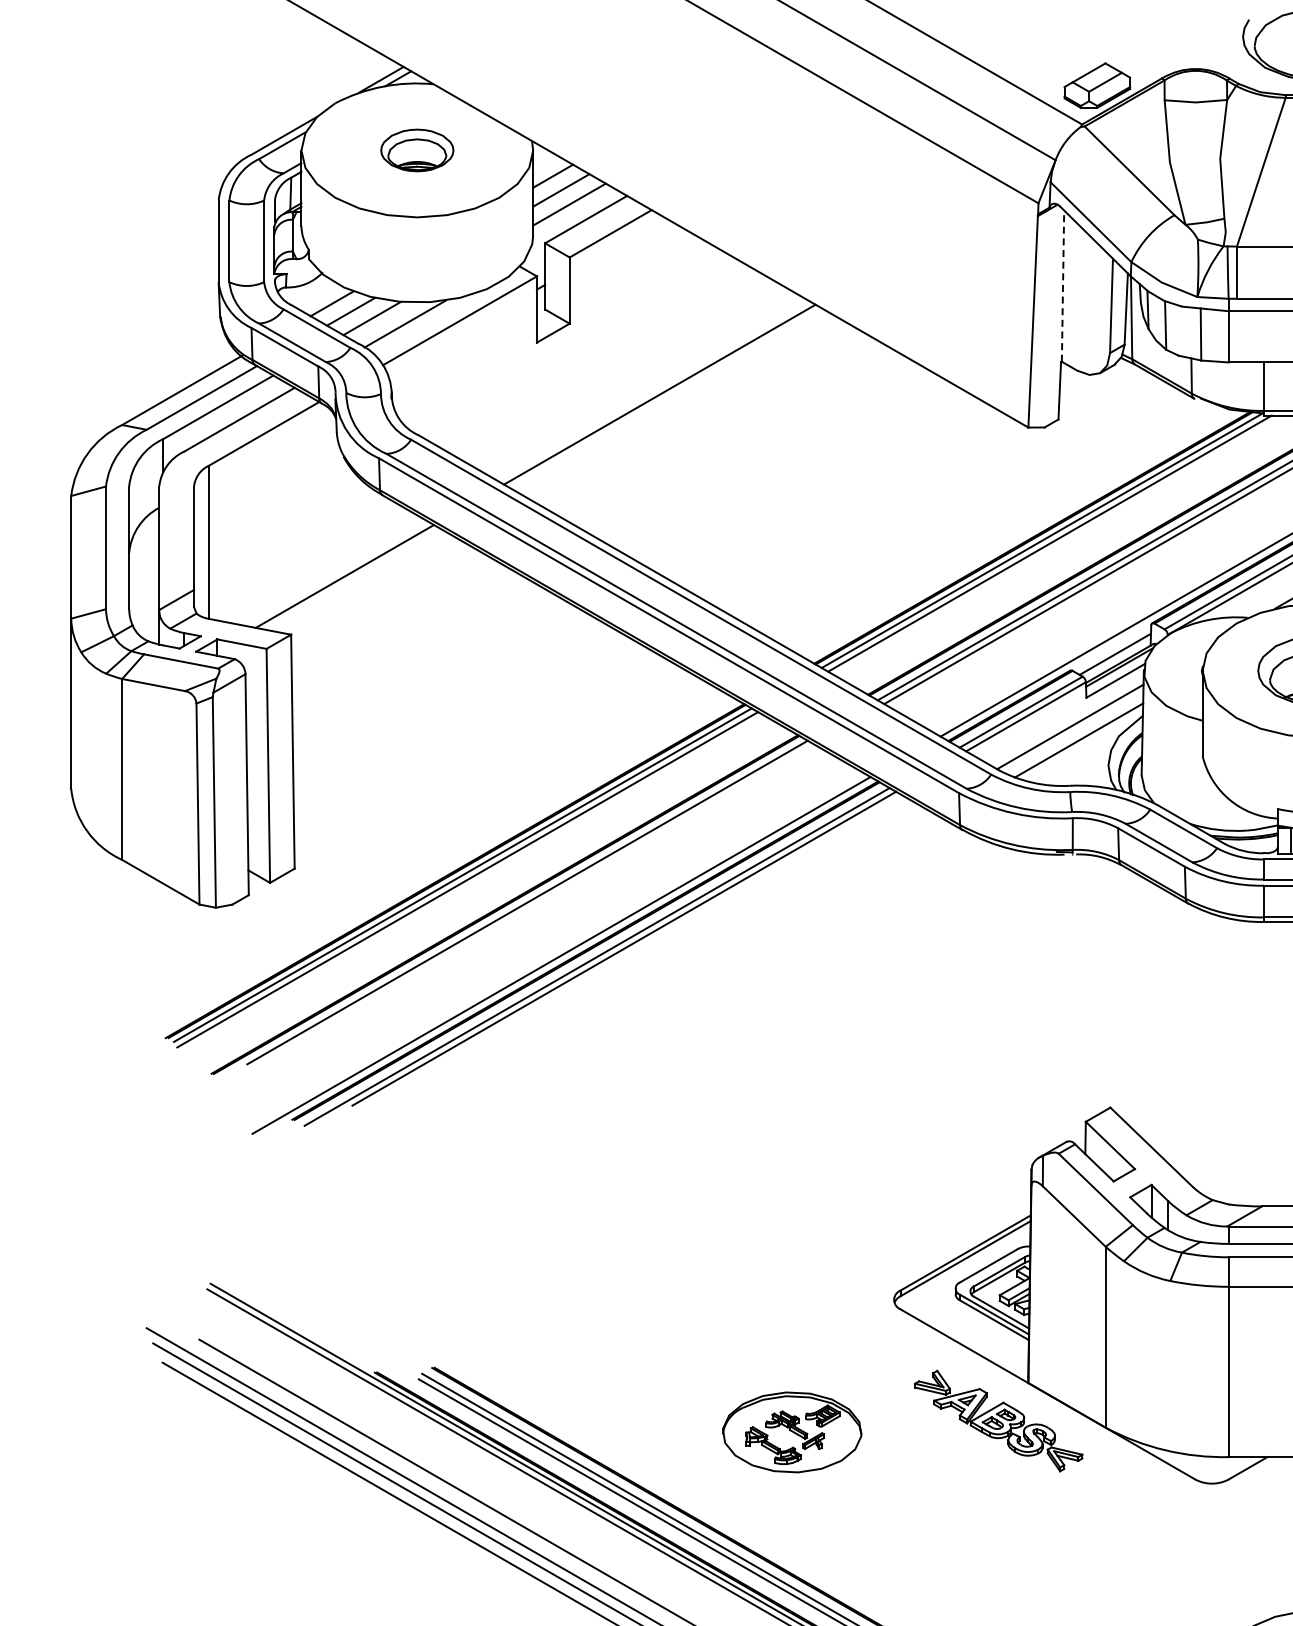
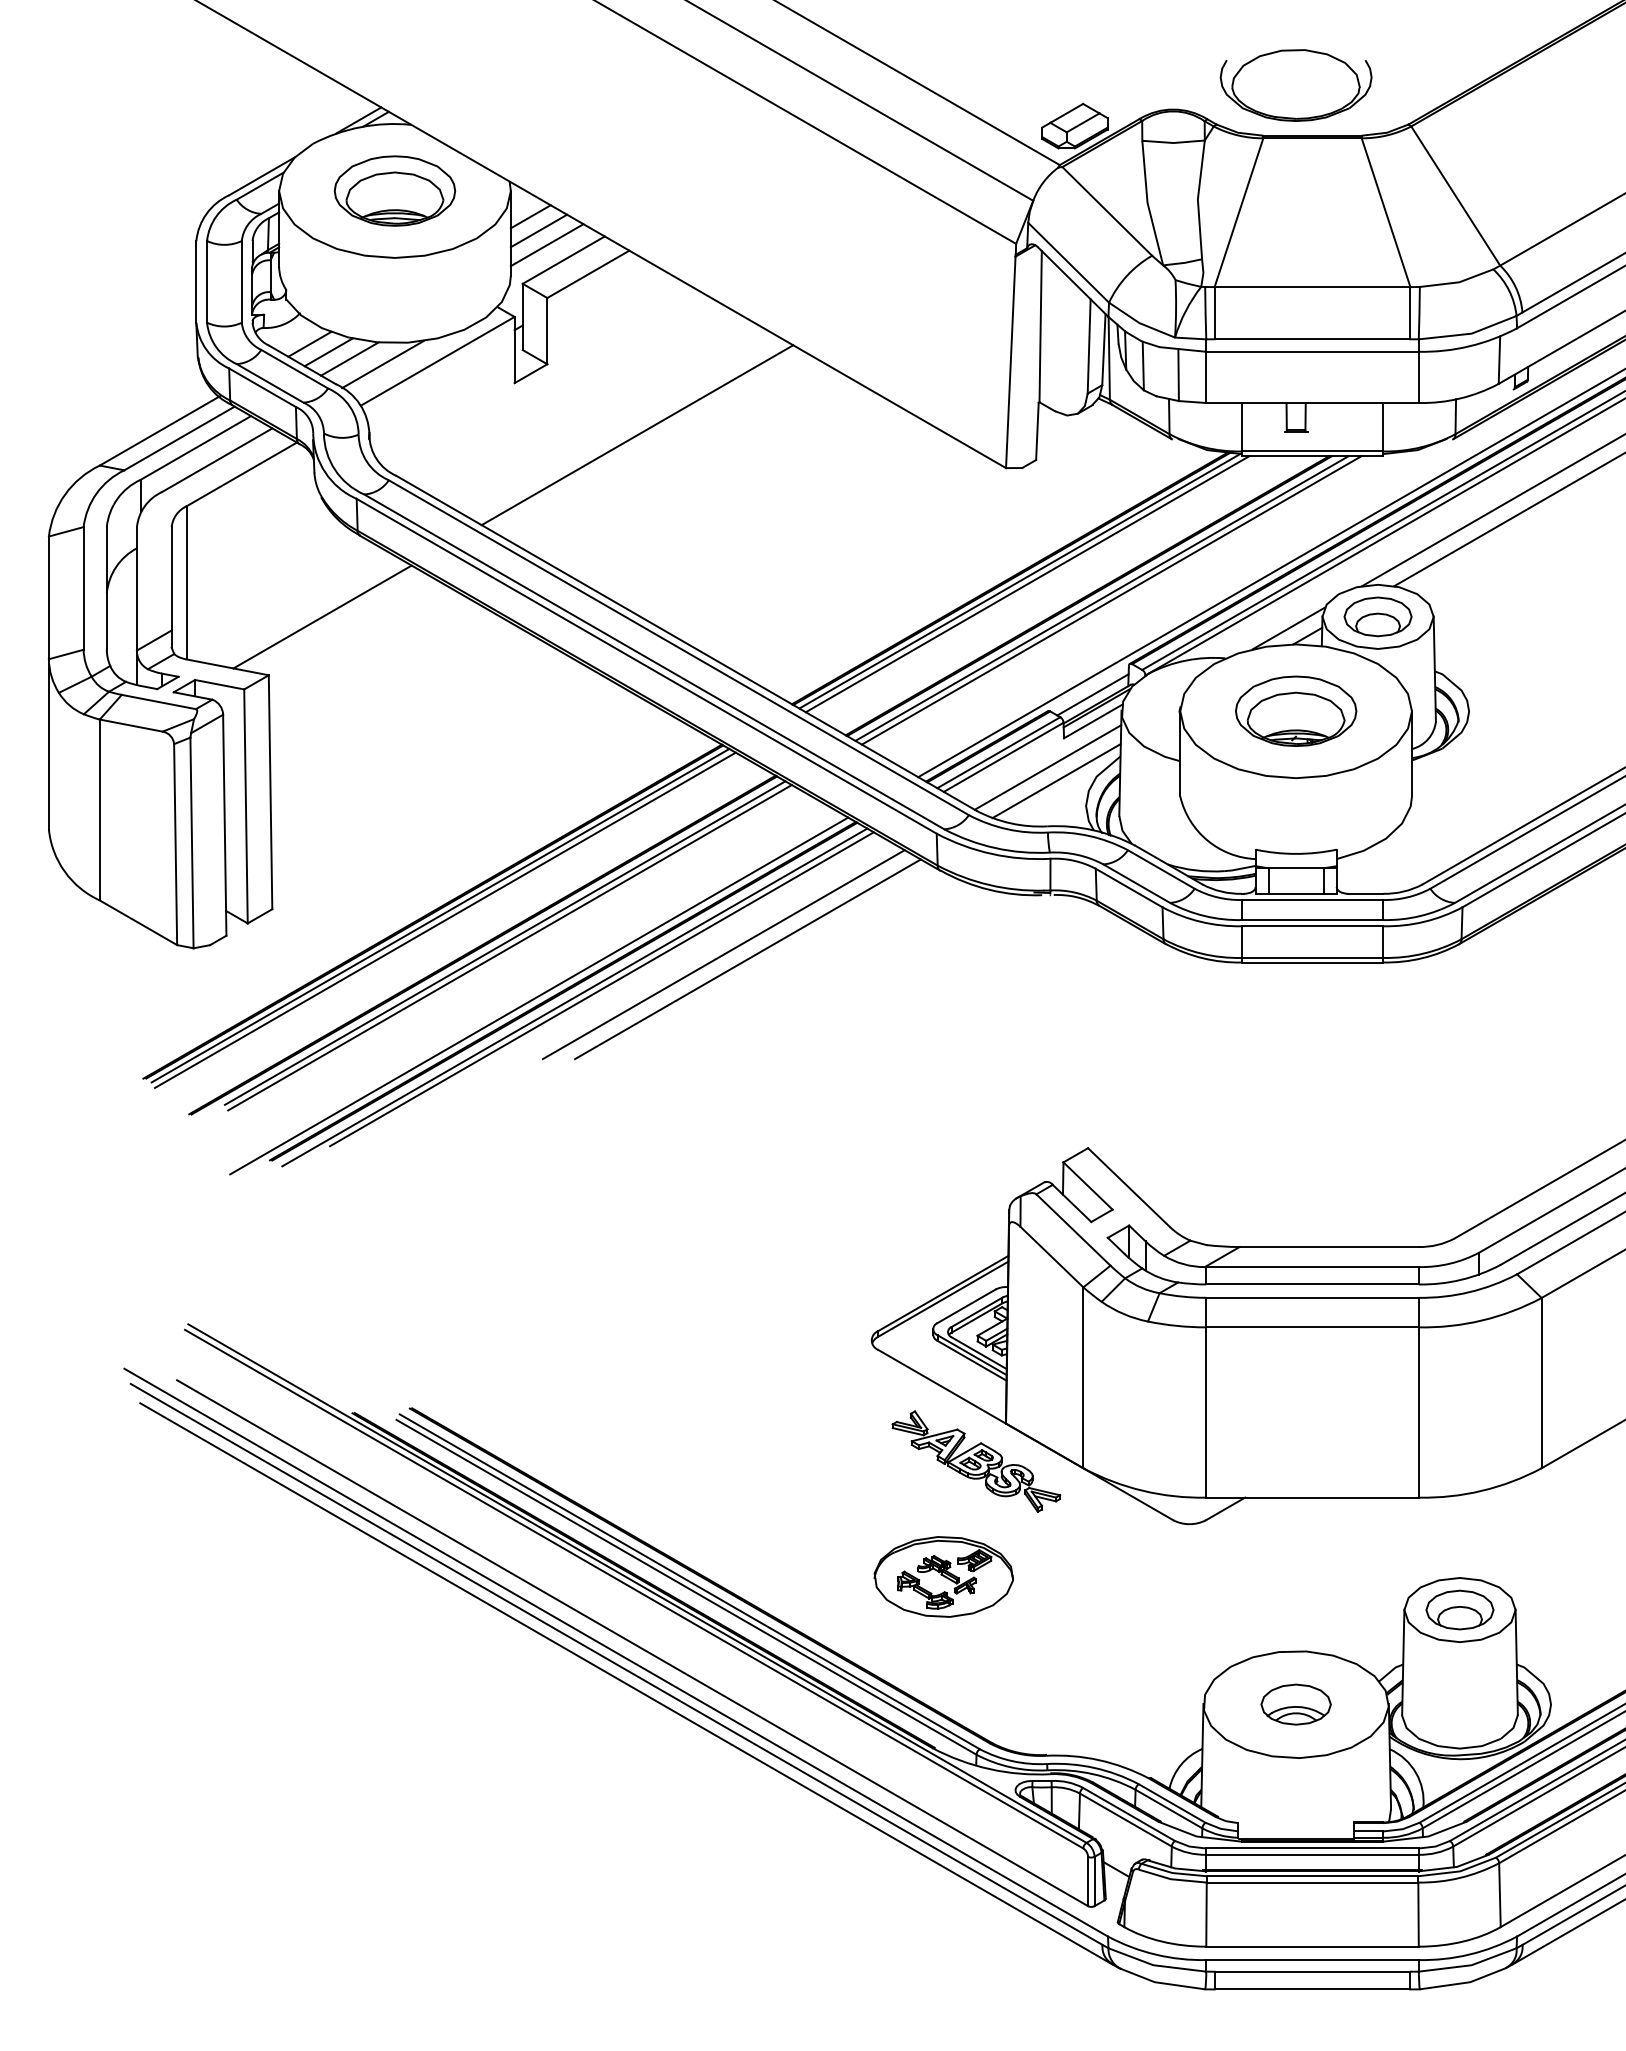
part: (416, 149) -> (394, 190), size x1.67
line: (1062, 285) -> (1040, 326), dashed -> solid
line: (531, 906) -> (509, 947), added
line: (745, 913) -> (723, 954), added
line: (769, 918) -> (747, 959), added
part: (791, 1431) -> (943, 1576), moved

